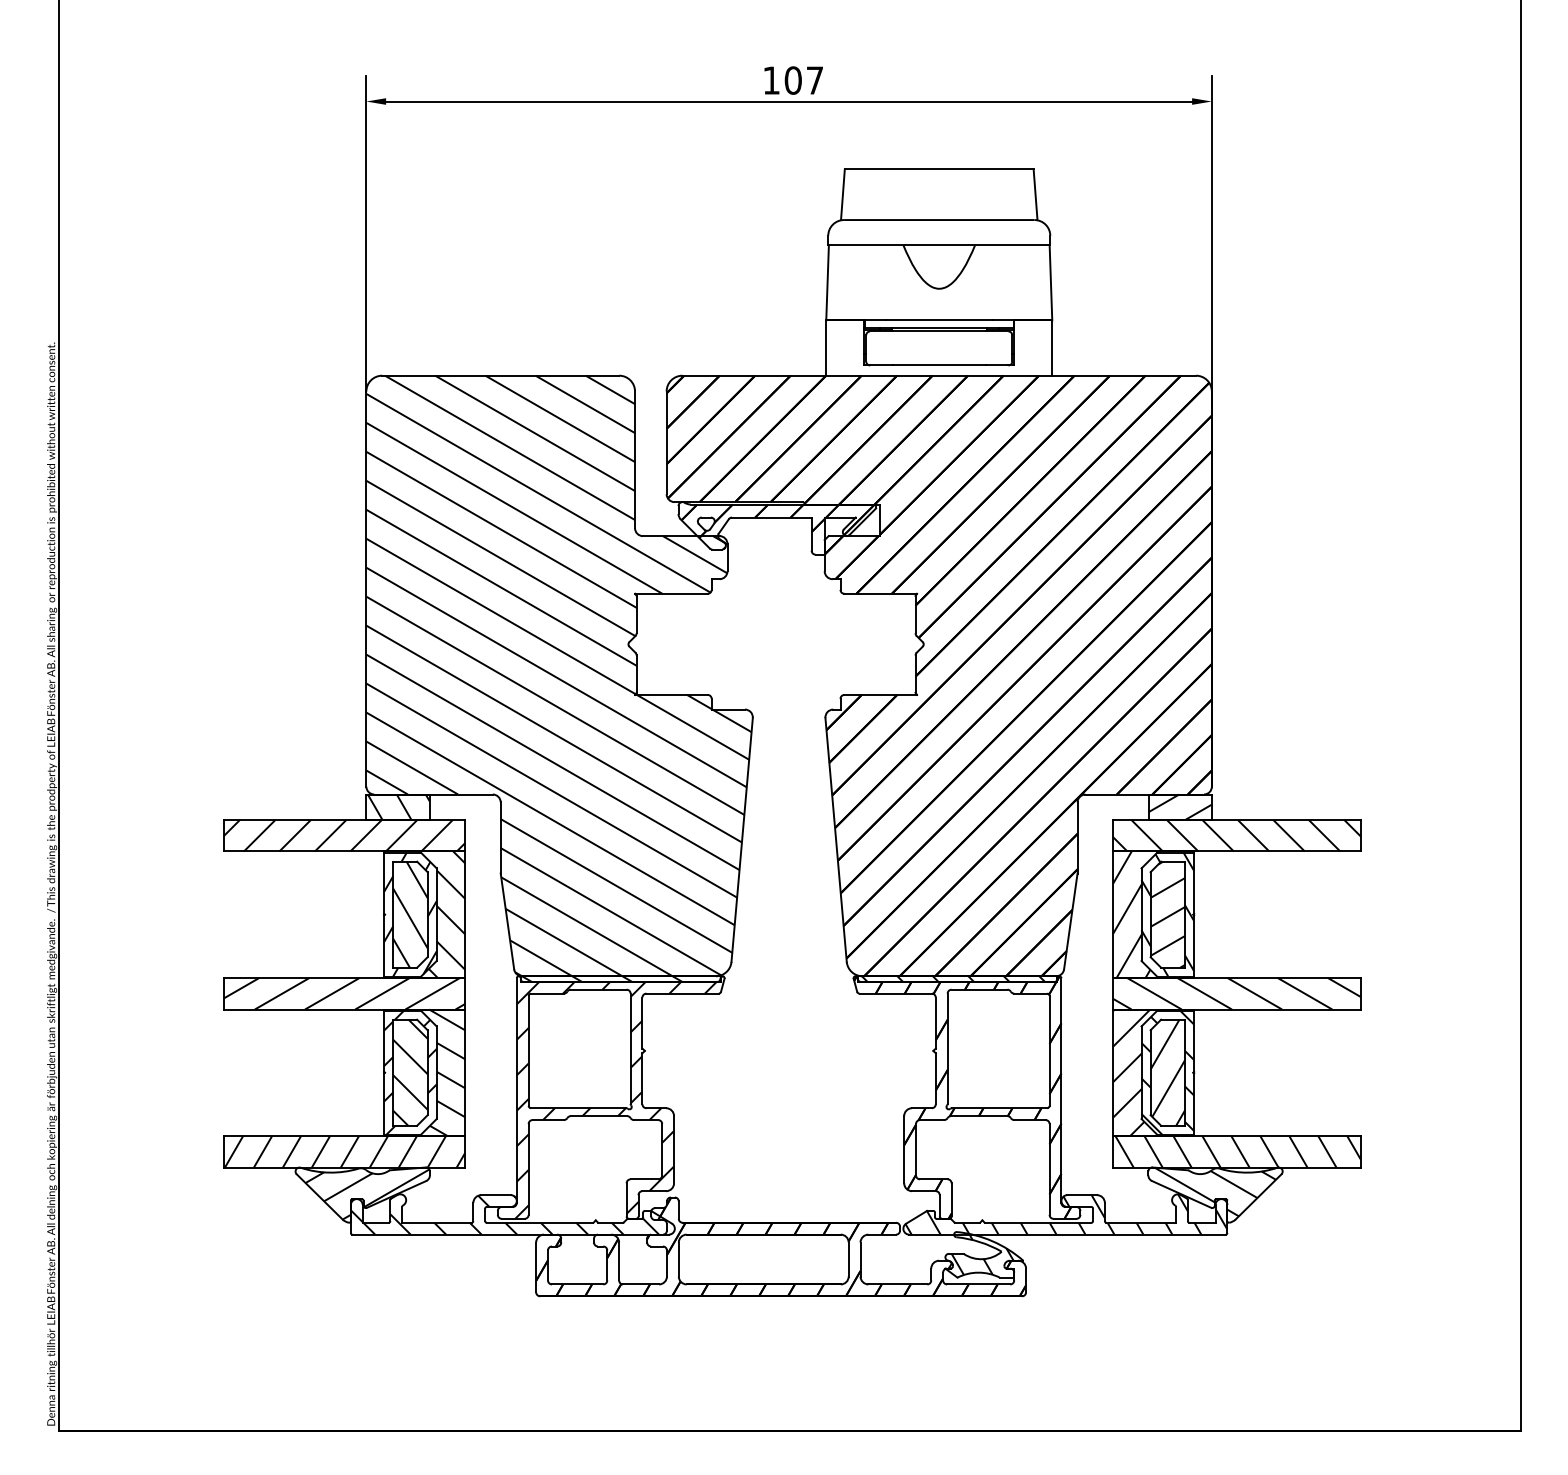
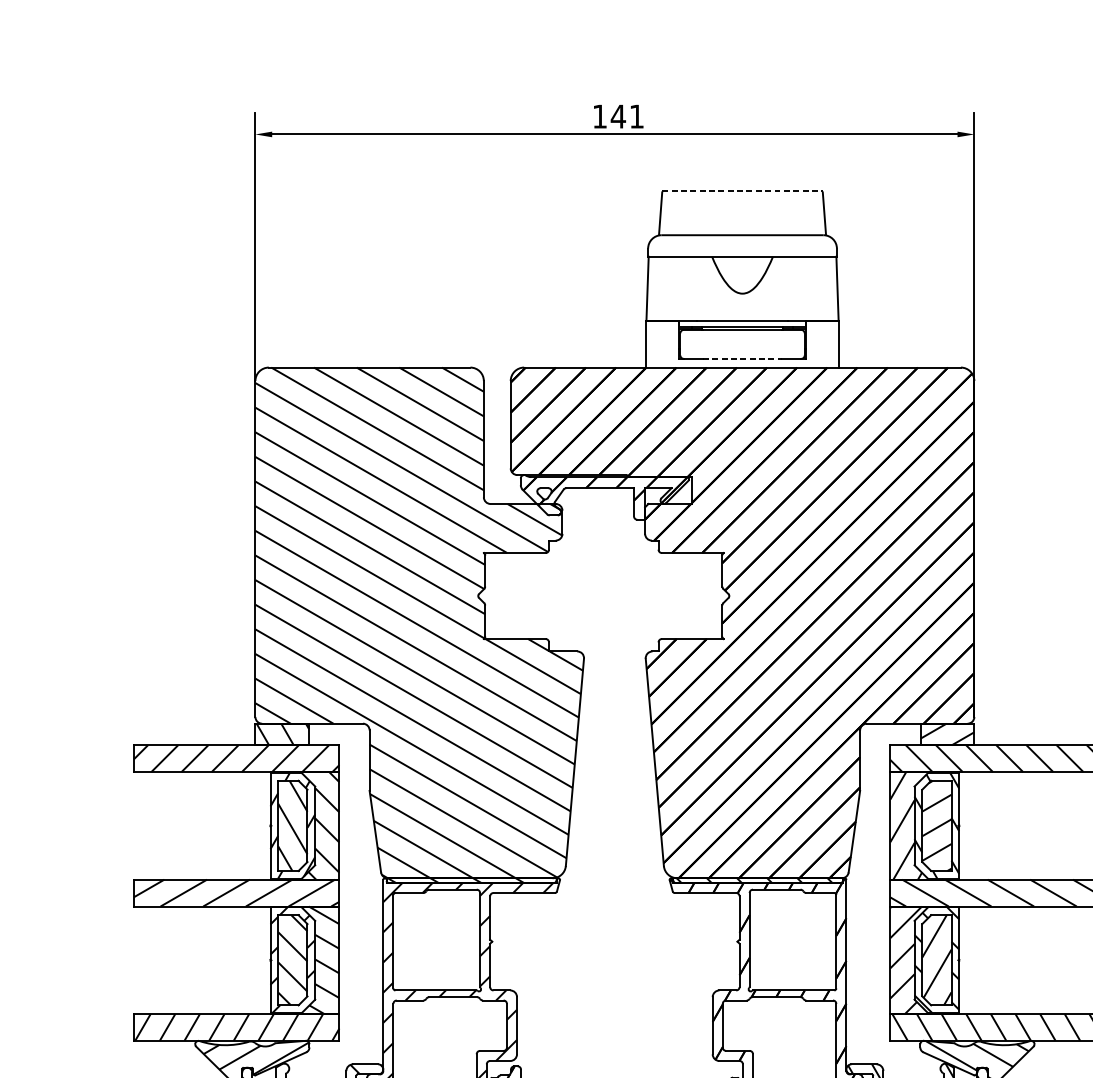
text: (803, 80) -> (627, 116), 107 -> 141
line: (939, 168) -> (742, 191), solid -> dashed
line: (939, 365) -> (742, 358), solid -> dashed

